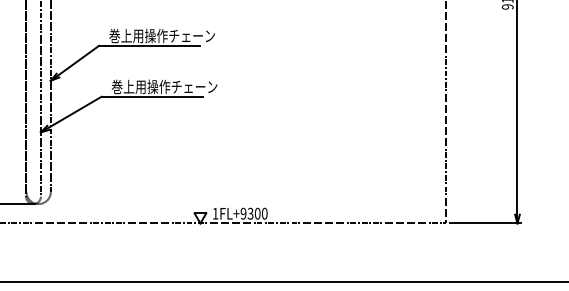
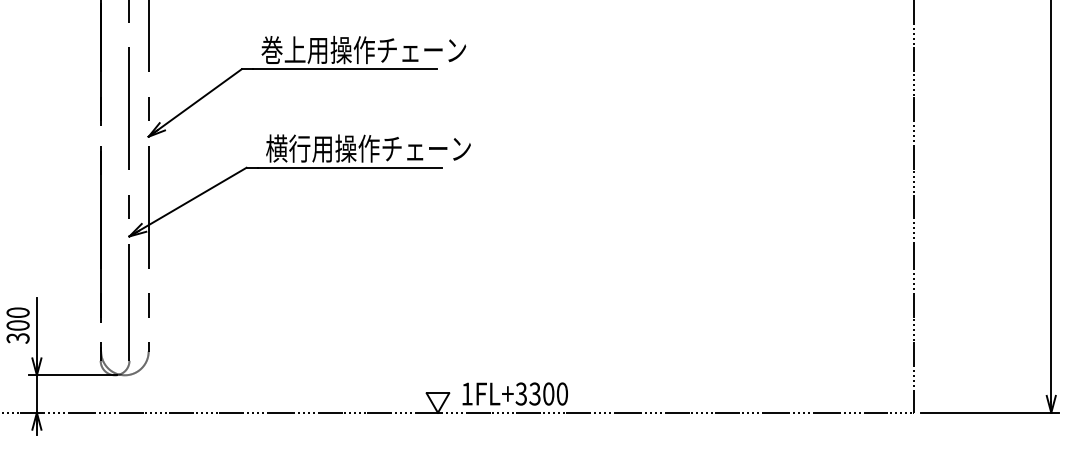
text: (122, 86) -> (287, 147), 巻上用操作チェーン -> 横行用操作チェーン
text: (243, 213) -> (521, 393), 1FL+9300 -> 1FL+3300

